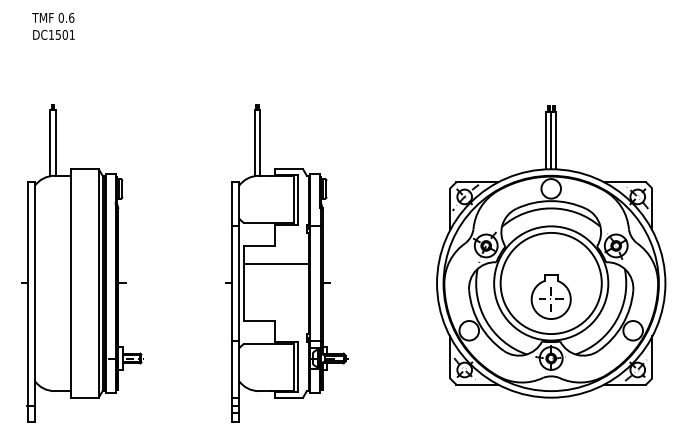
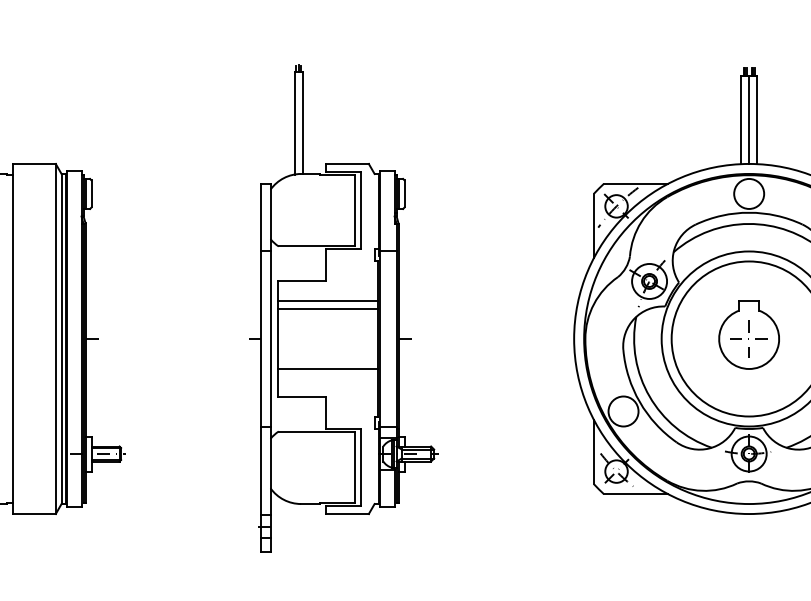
line: (275, 259) -> (326, 302), added
part: (550, 296) -> (748, 334), moved
line: (275, 303) -> (326, 369), added

